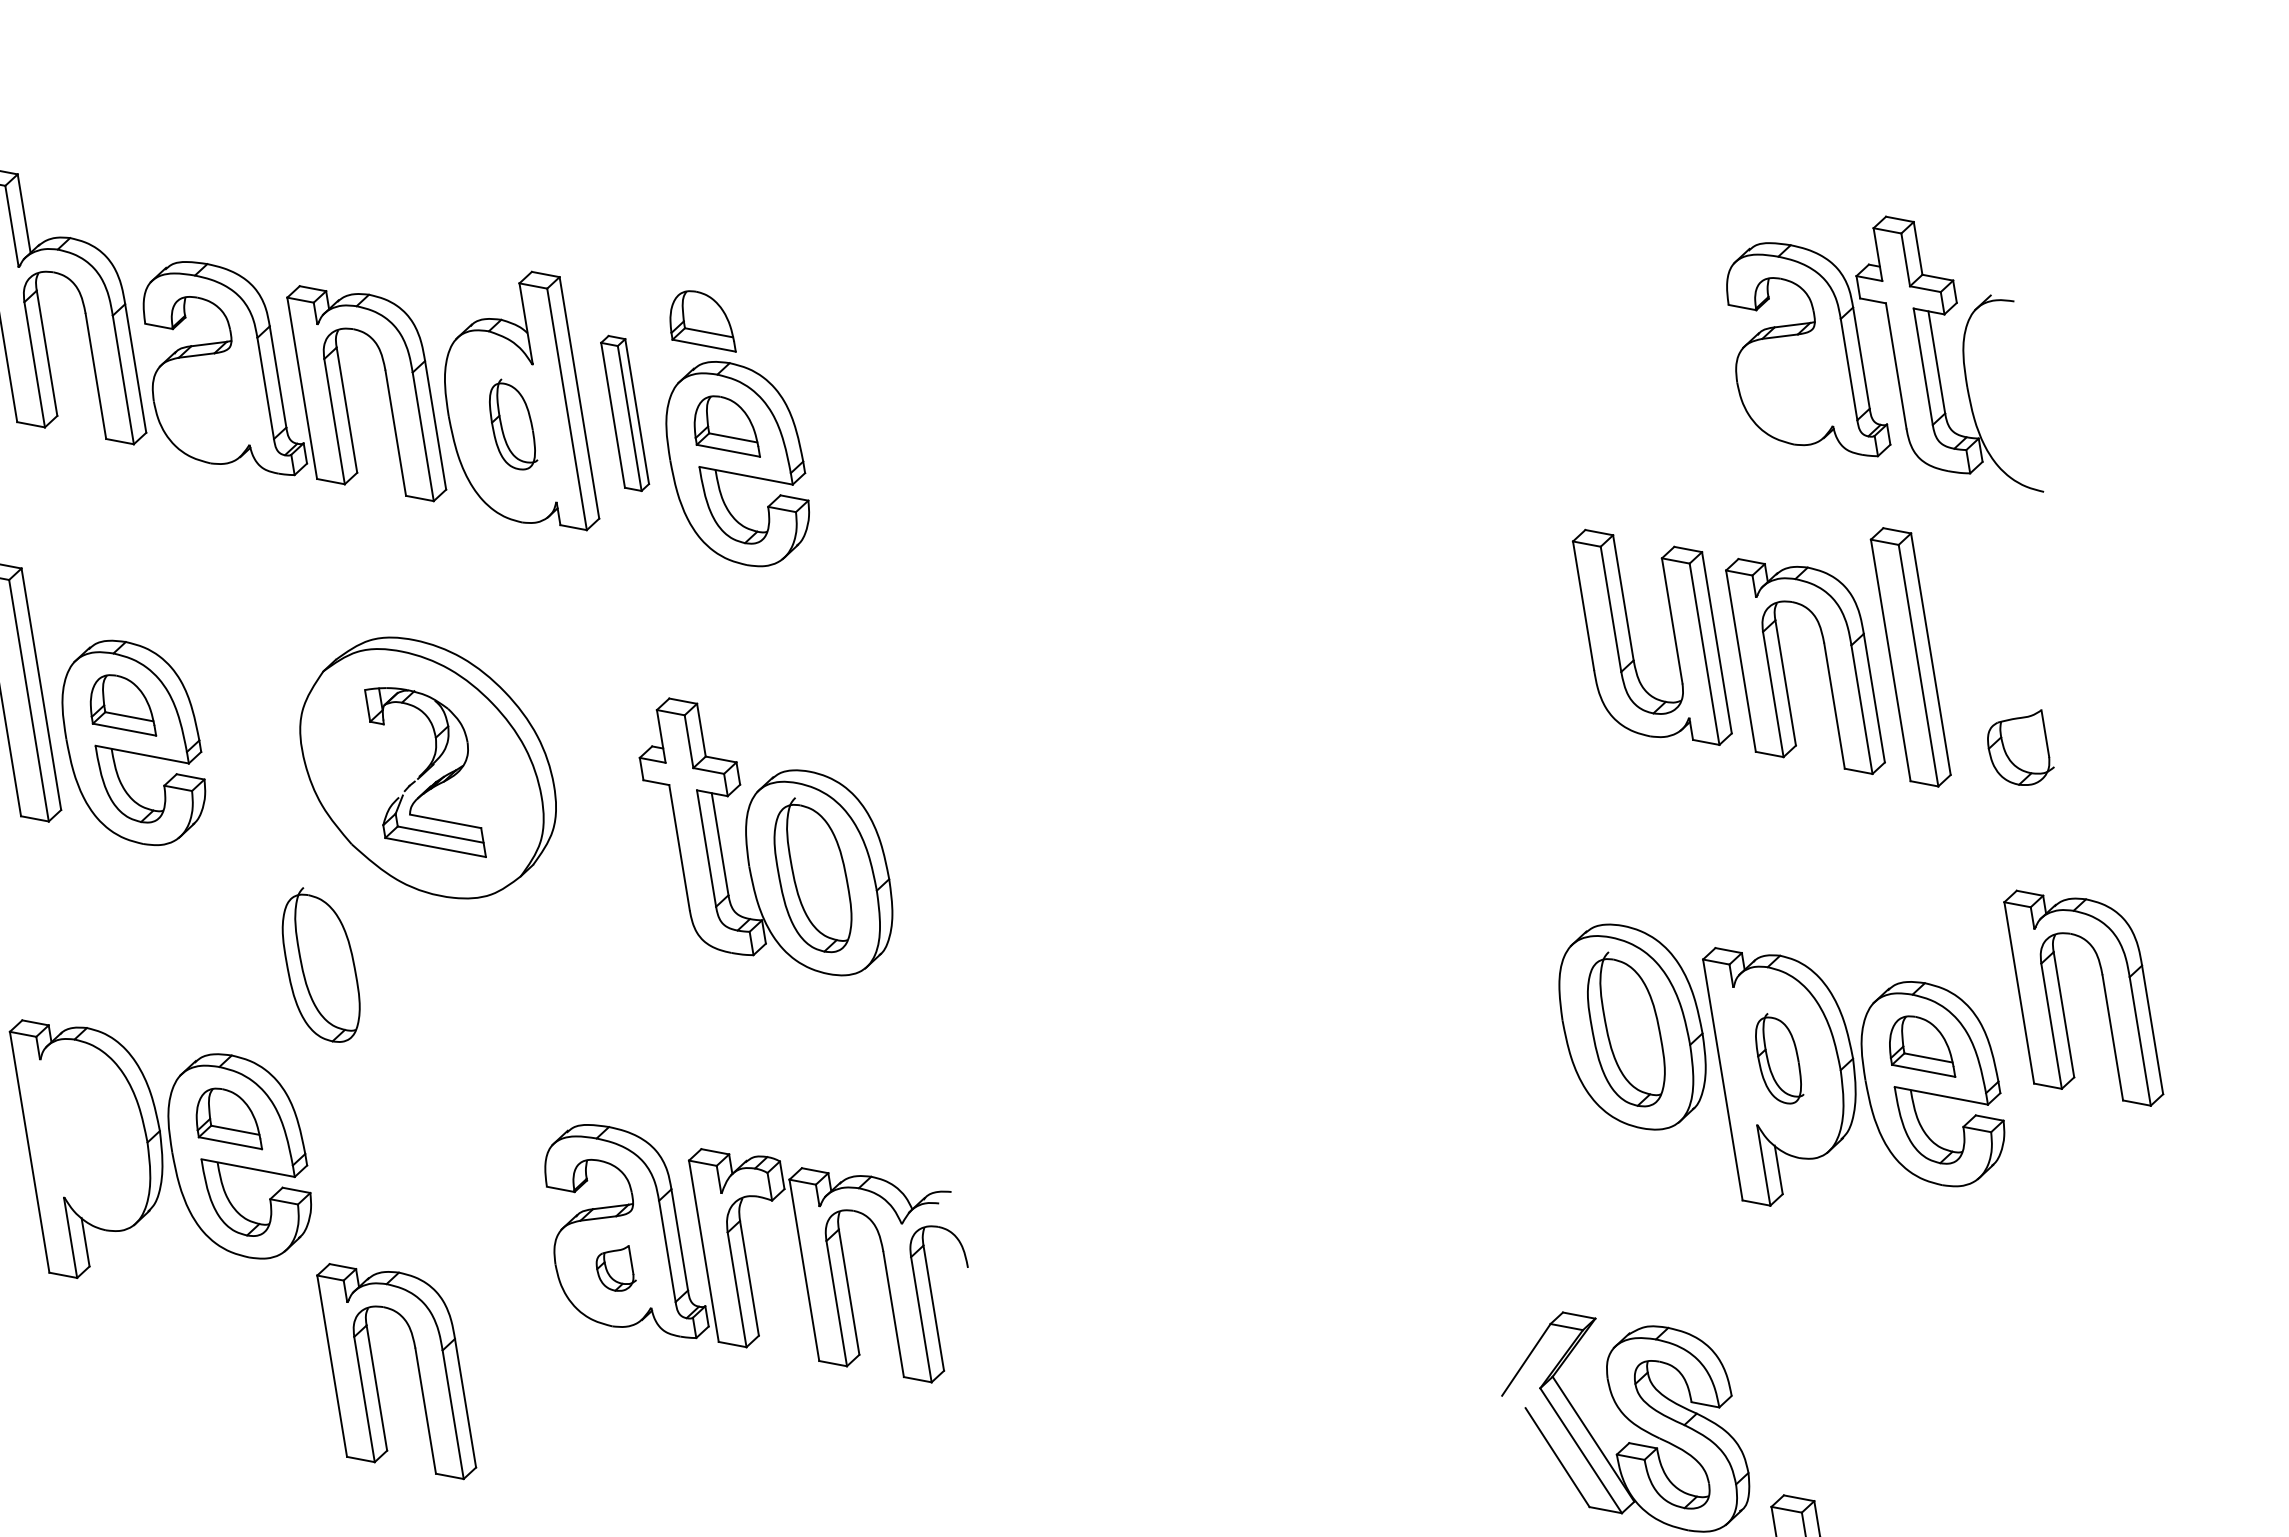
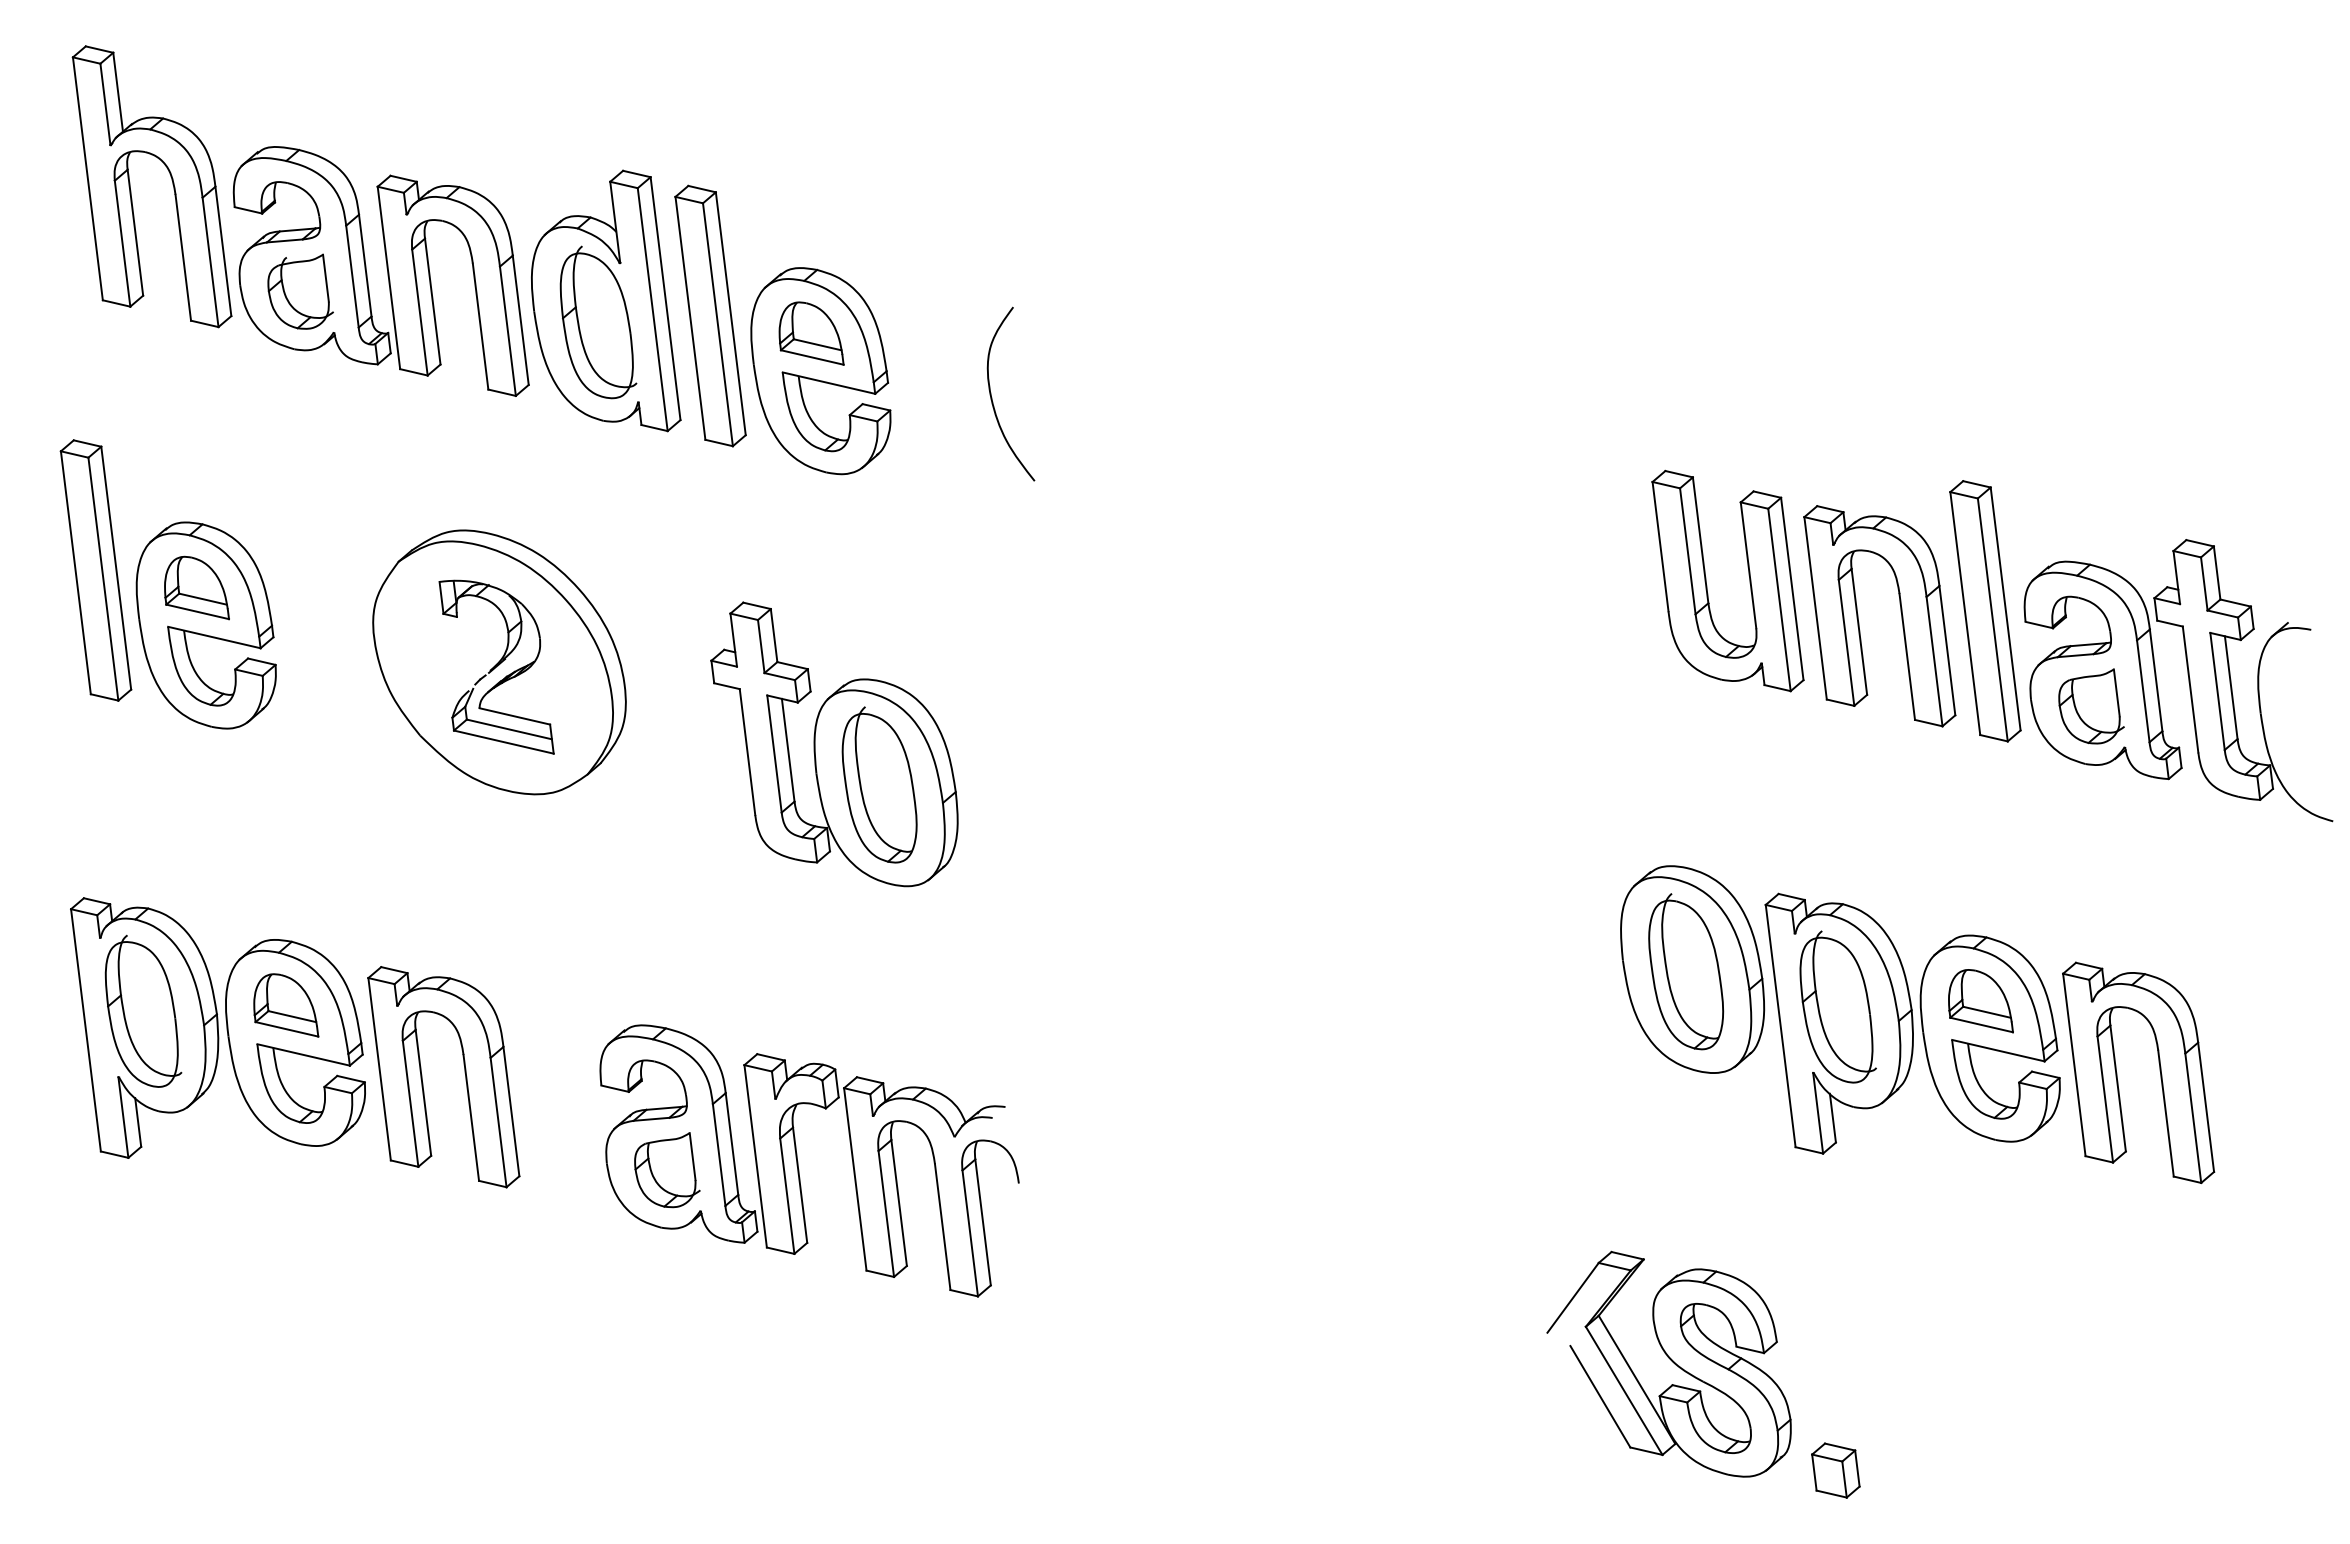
part: (702, 321) -> (791, 227), removed
part: (1893, 356) -> (2188, 680), moved
part: (214, 405) -> (300, 291), added
part: (625, 412) -> (710, 315), size x1.67
part: (513, 424) -> (598, 322), size x1.67
curve: (910, 483) -> (992, 397), added
part: (320, 964) -> (384, 854), removed
part: (2062, 998) -> (2117, 1072), moved
part: (1778, 1058) -> (1837, 1006), size x1.67
part: (86, 1130) -> (143, 1010), added
part: (616, 1268) -> (667, 1170), size x1.67
part: (376, 1377) -> (423, 1082), moved

